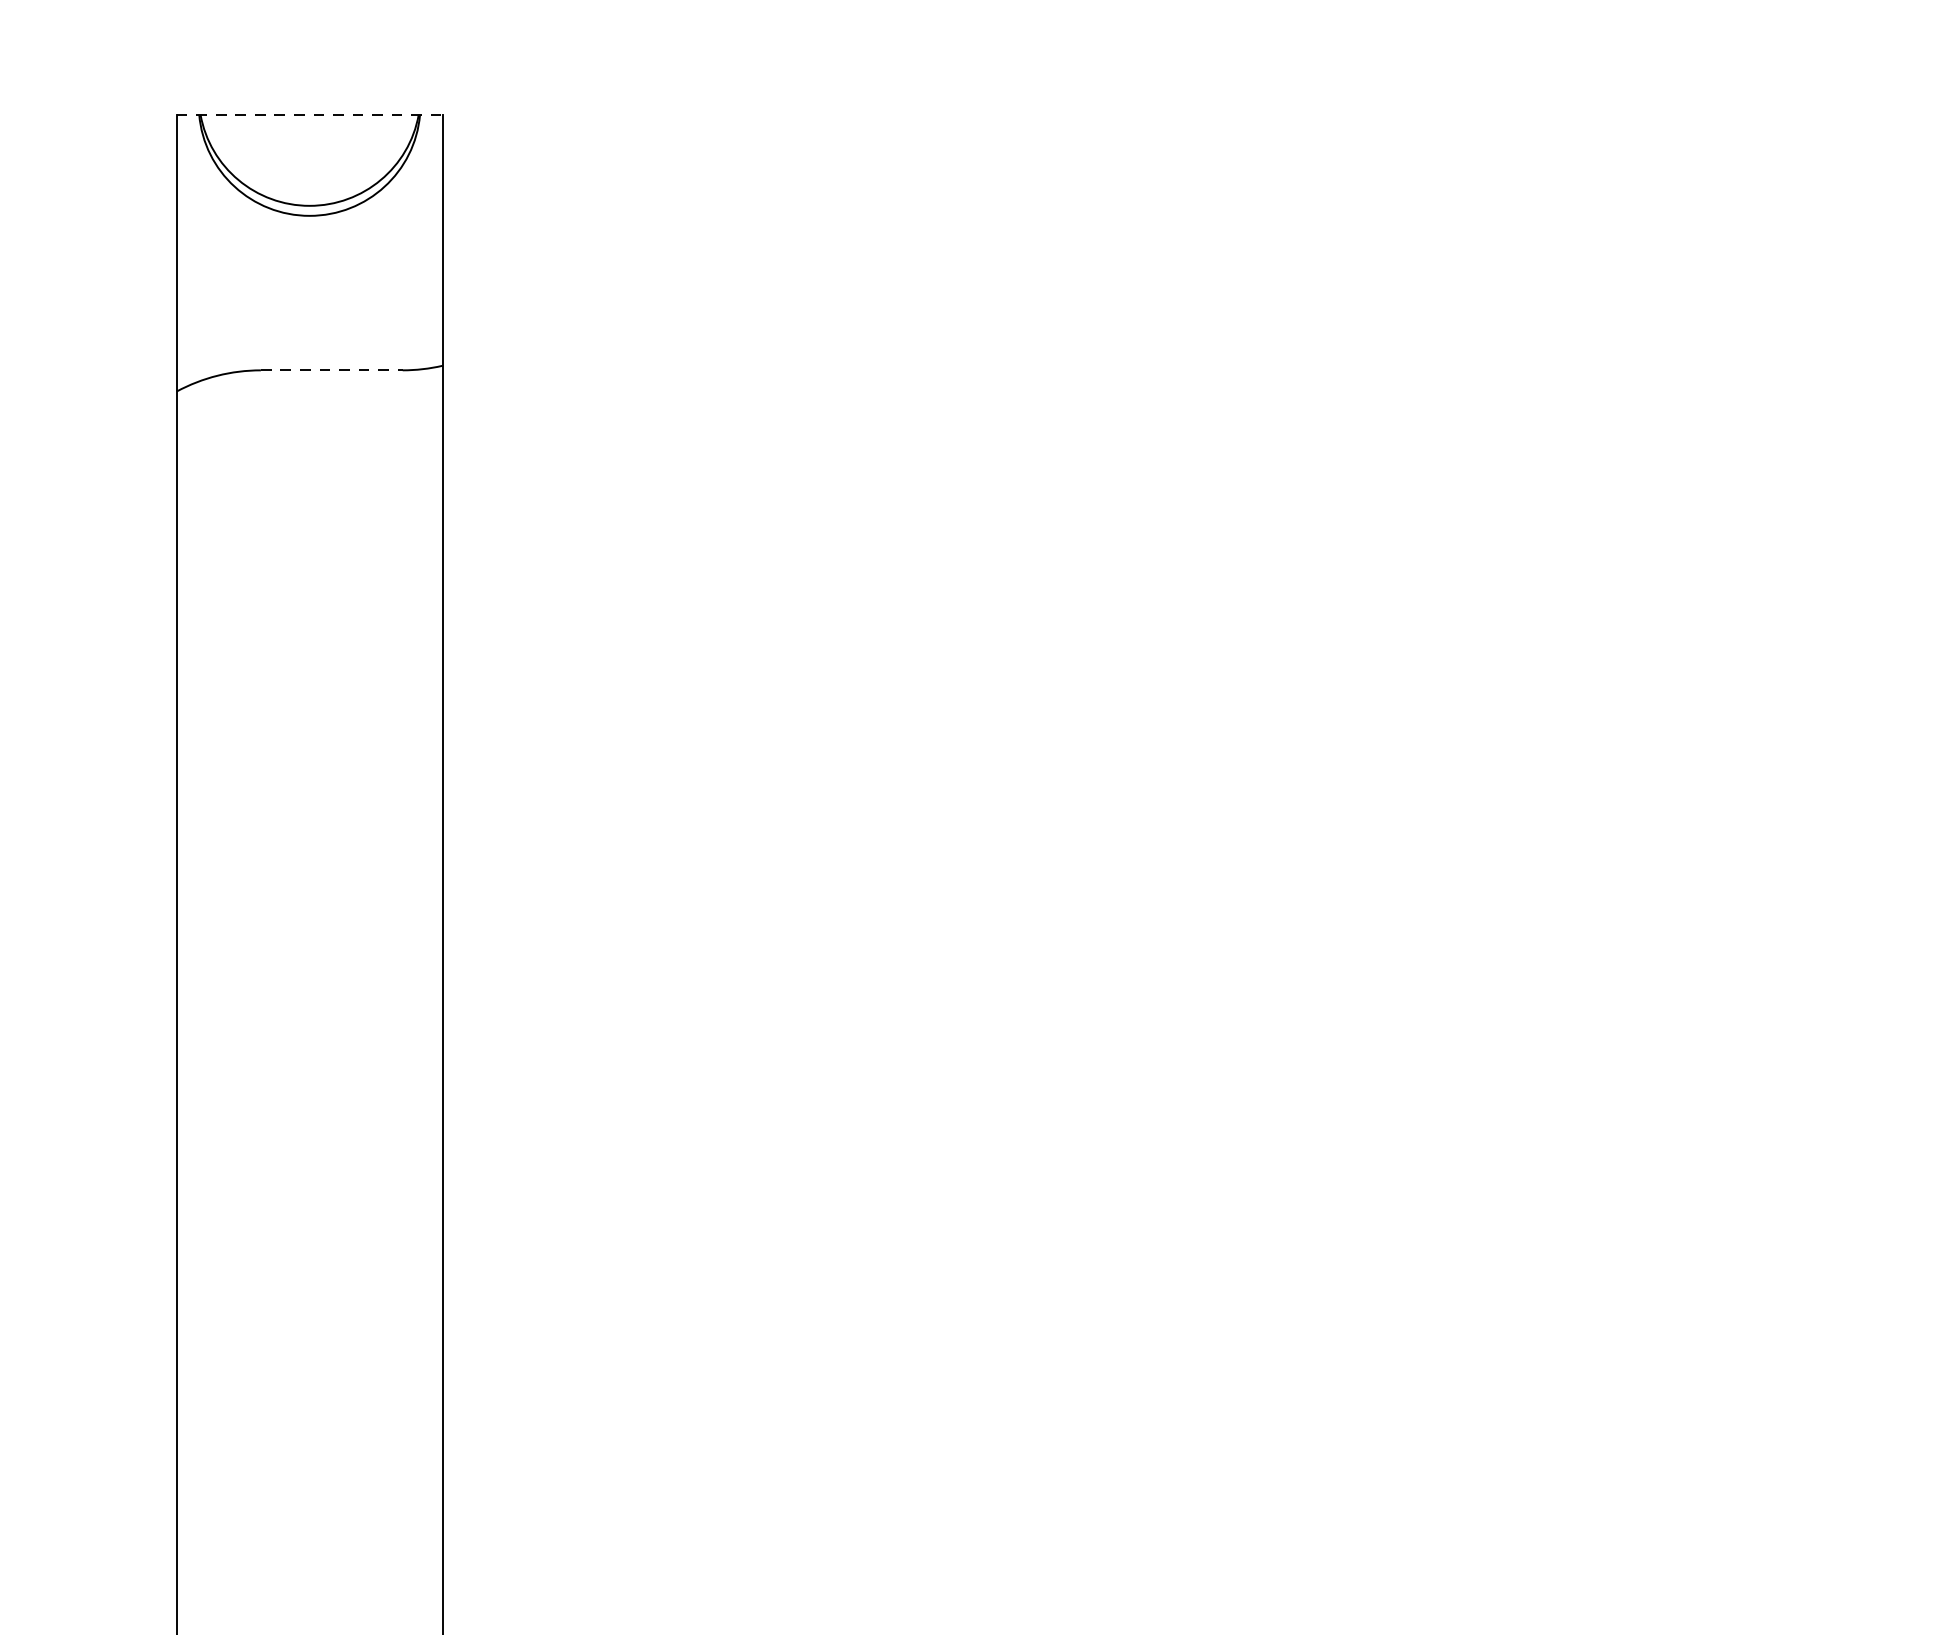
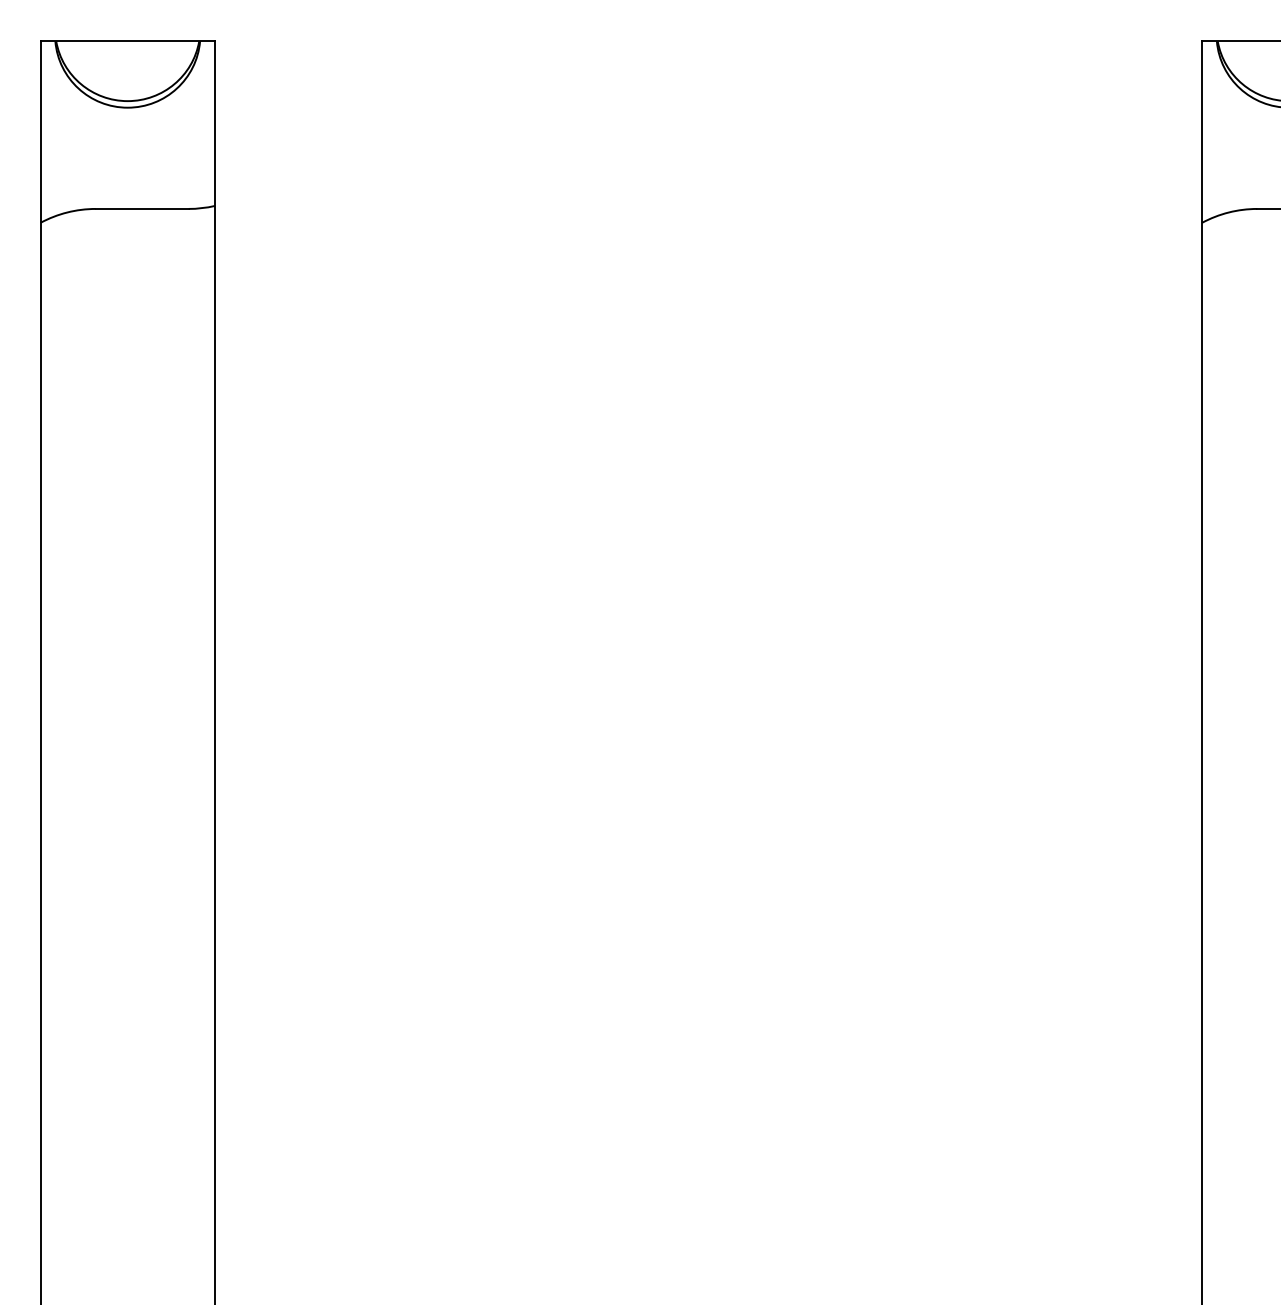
line: (310, 114) -> (128, 41), dashed -> solid
line: (332, 369) -> (142, 208), dashed -> solid

